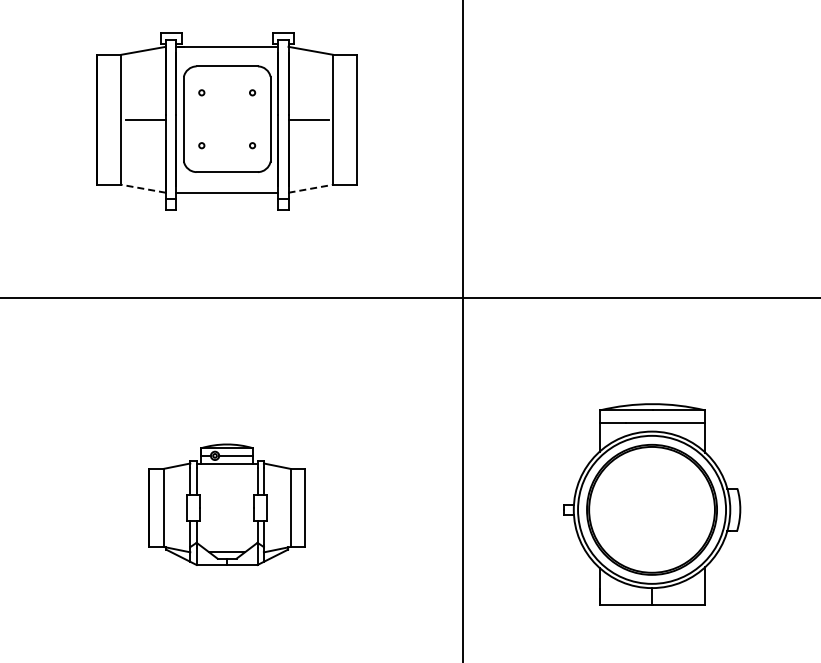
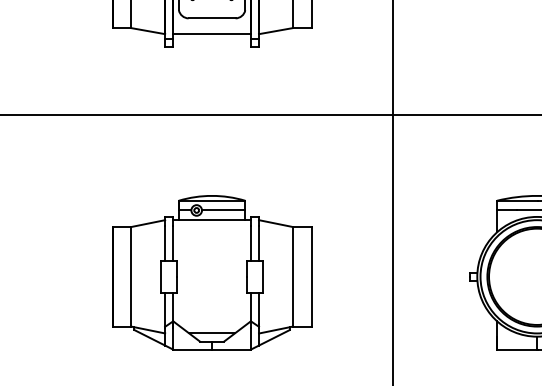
line: (143, 188) -> (148, 30), dashed -> solid
line: (310, 188) -> (275, 30), dashed -> solid
part: (226, 504) -> (211, 272), size x1.67

